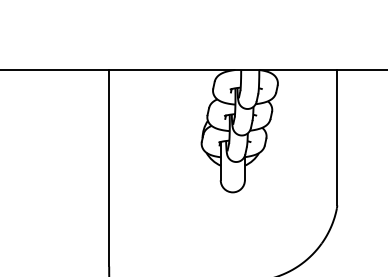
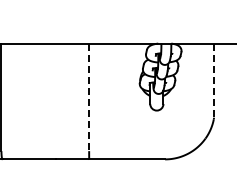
line: (336, 139) -> (213, 81), solid -> dashed
line: (109, 168) -> (89, 97), solid -> dashed

